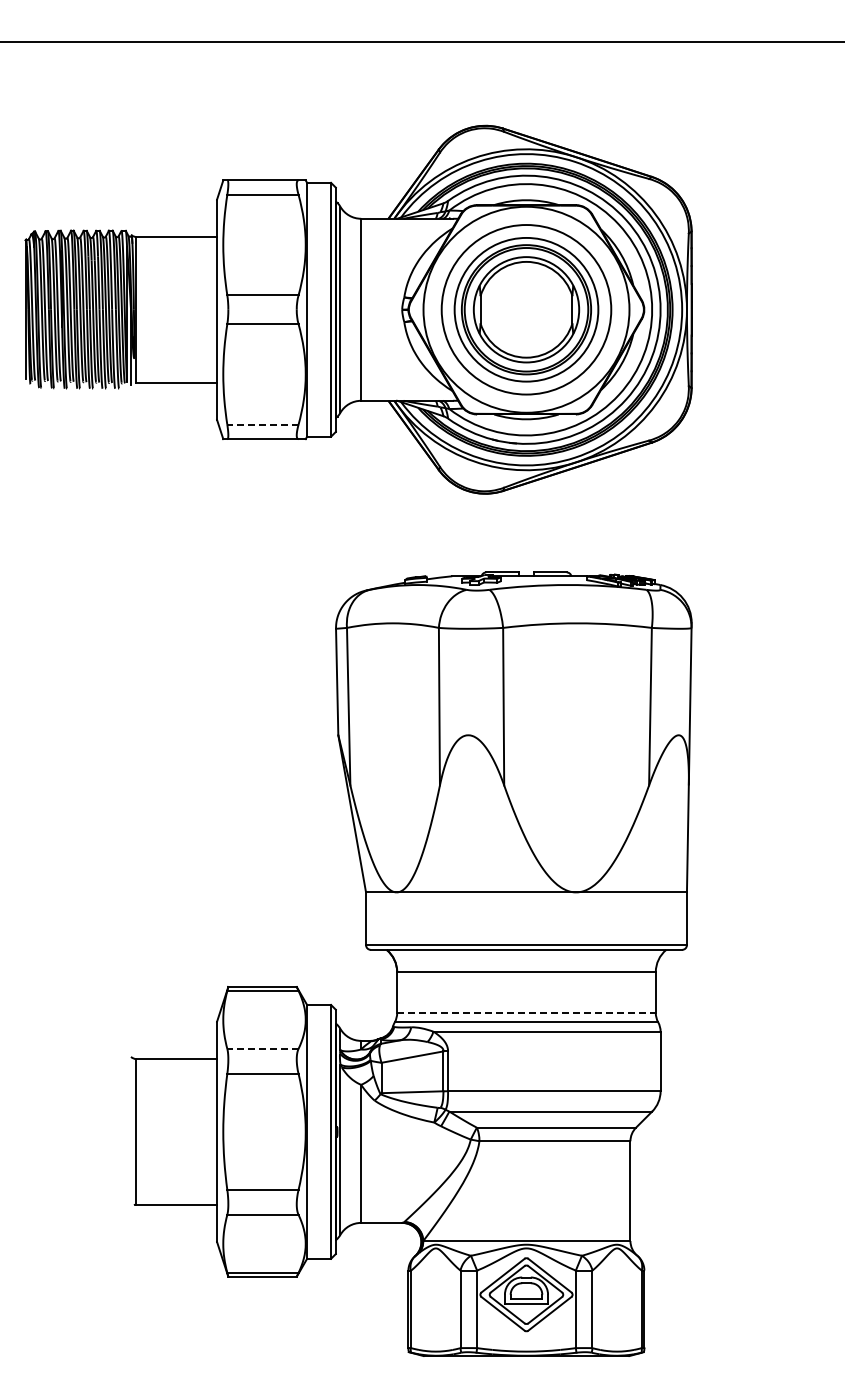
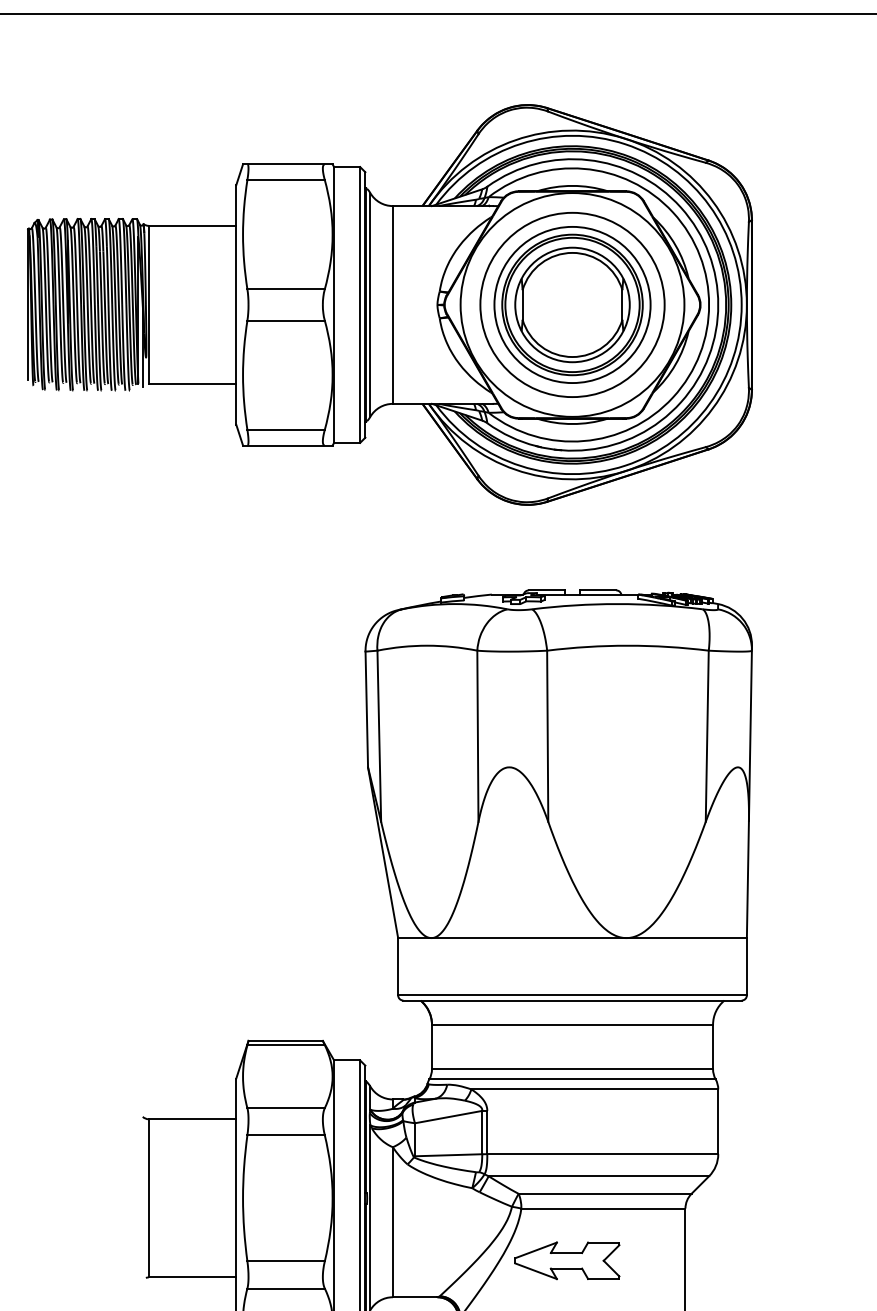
line: (262, 424) -> (285, 429), dashed -> solid
line: (527, 1013) -> (573, 1069), dashed -> solid
line: (262, 1048) -> (285, 1107), dashed -> solid
part: (521, 1189) -> (567, 1260), added

